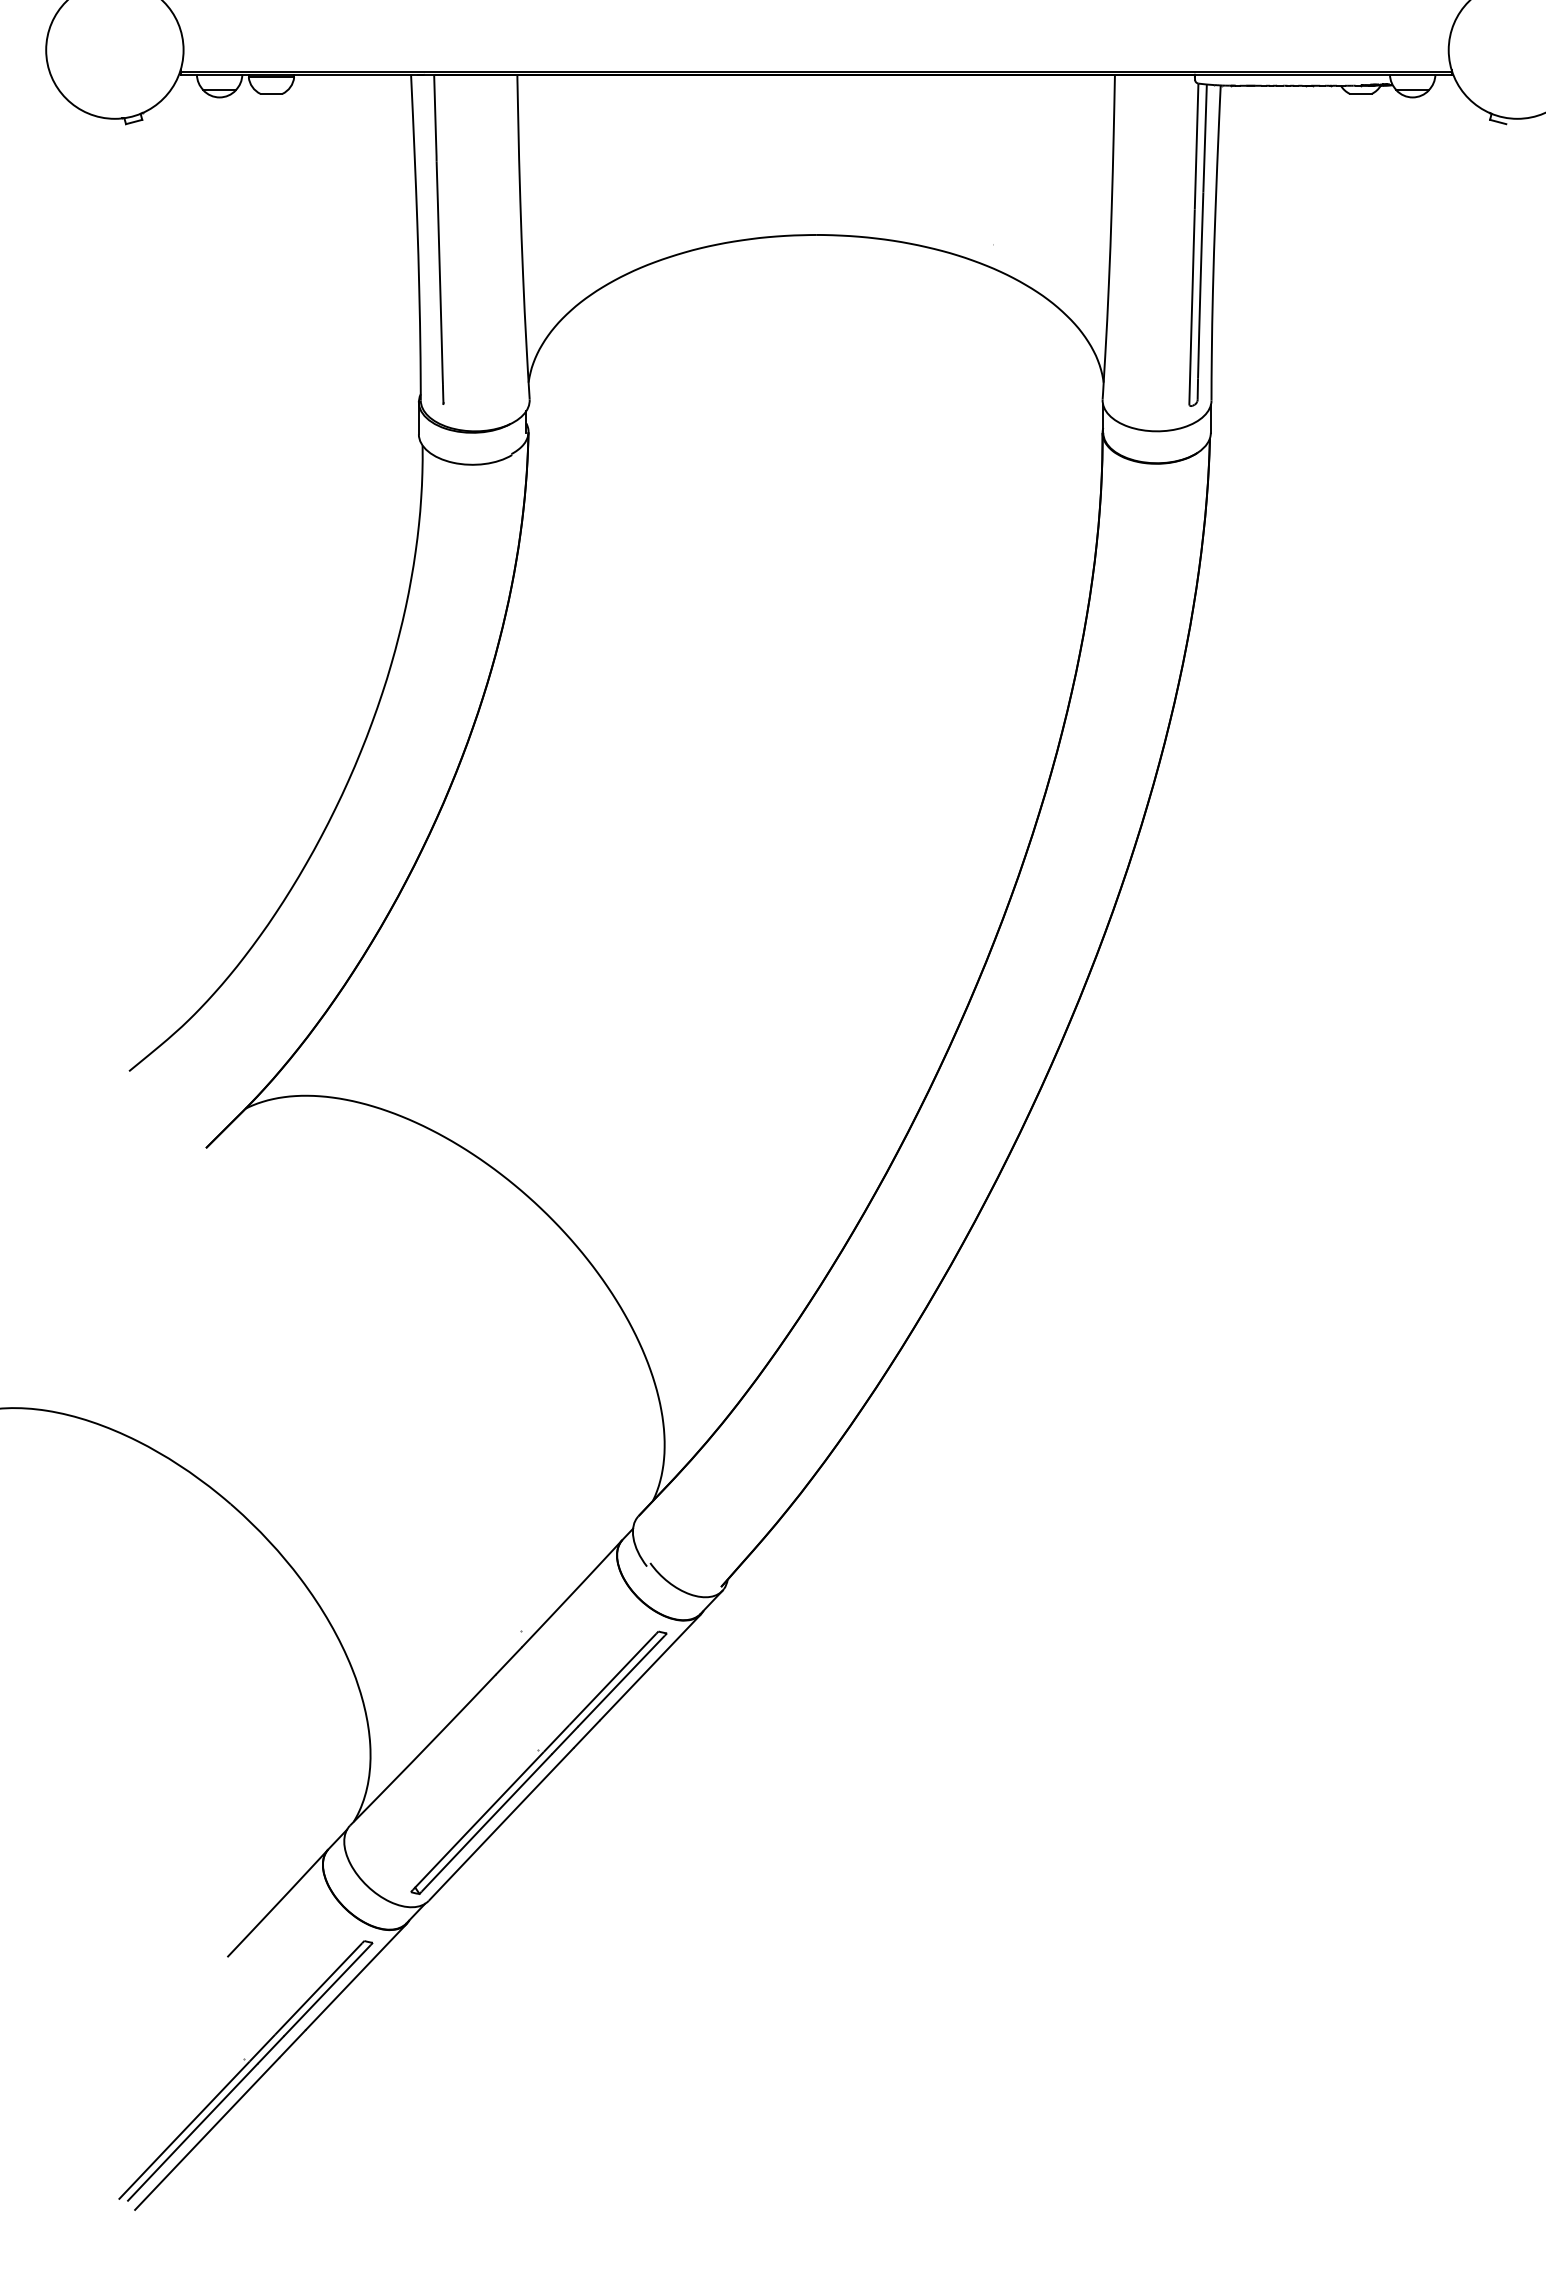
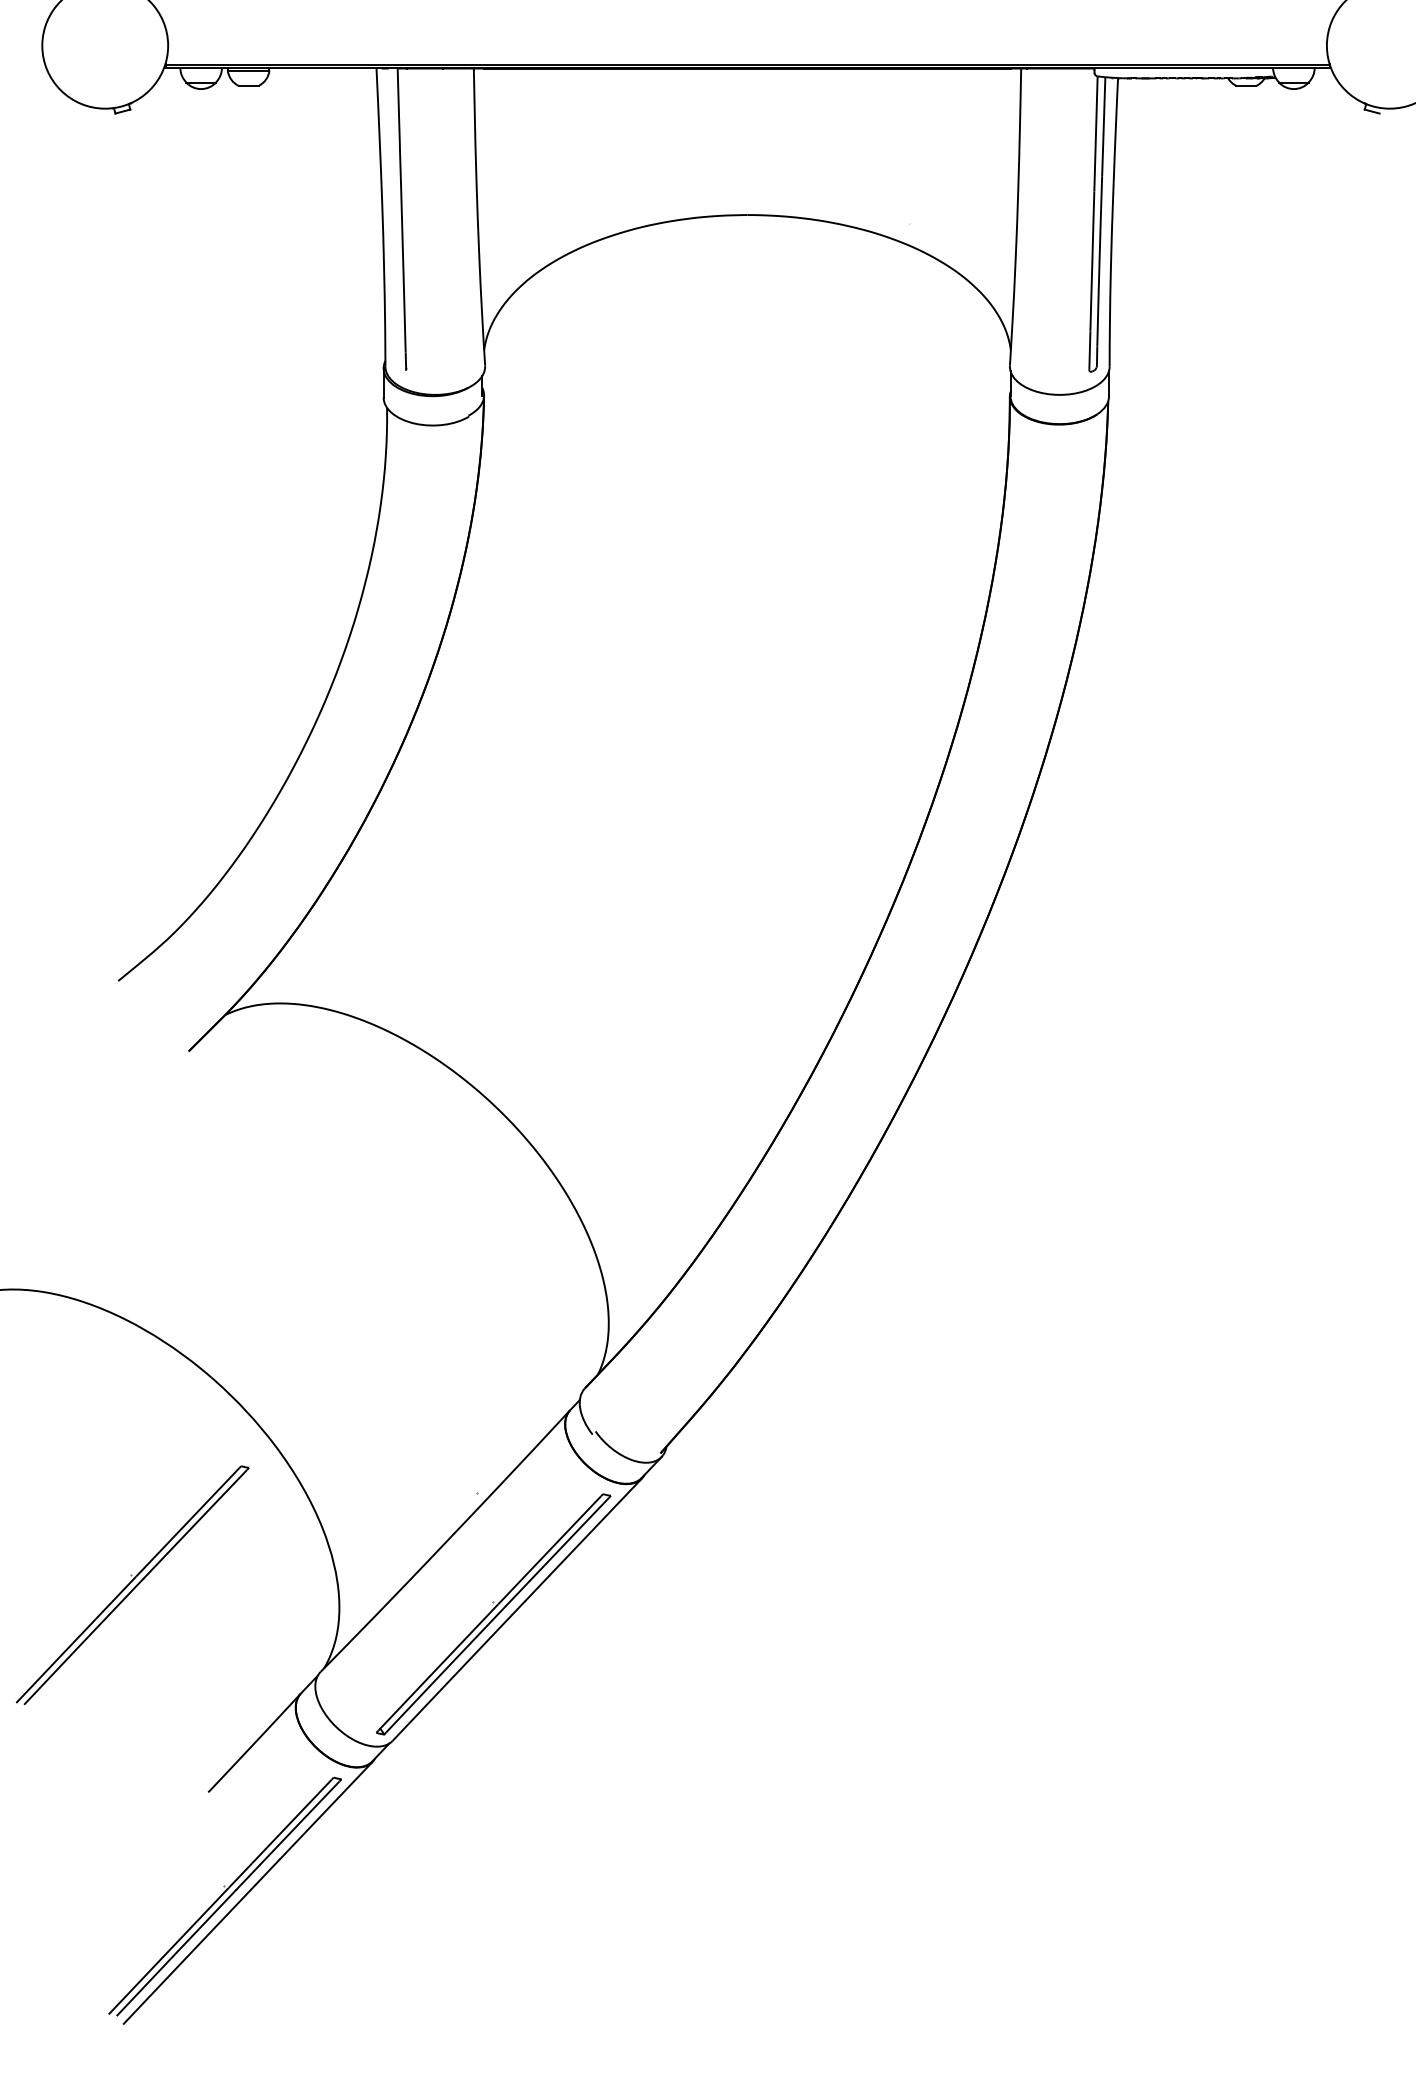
part: (144, 1730) -> (132, 1584), added

